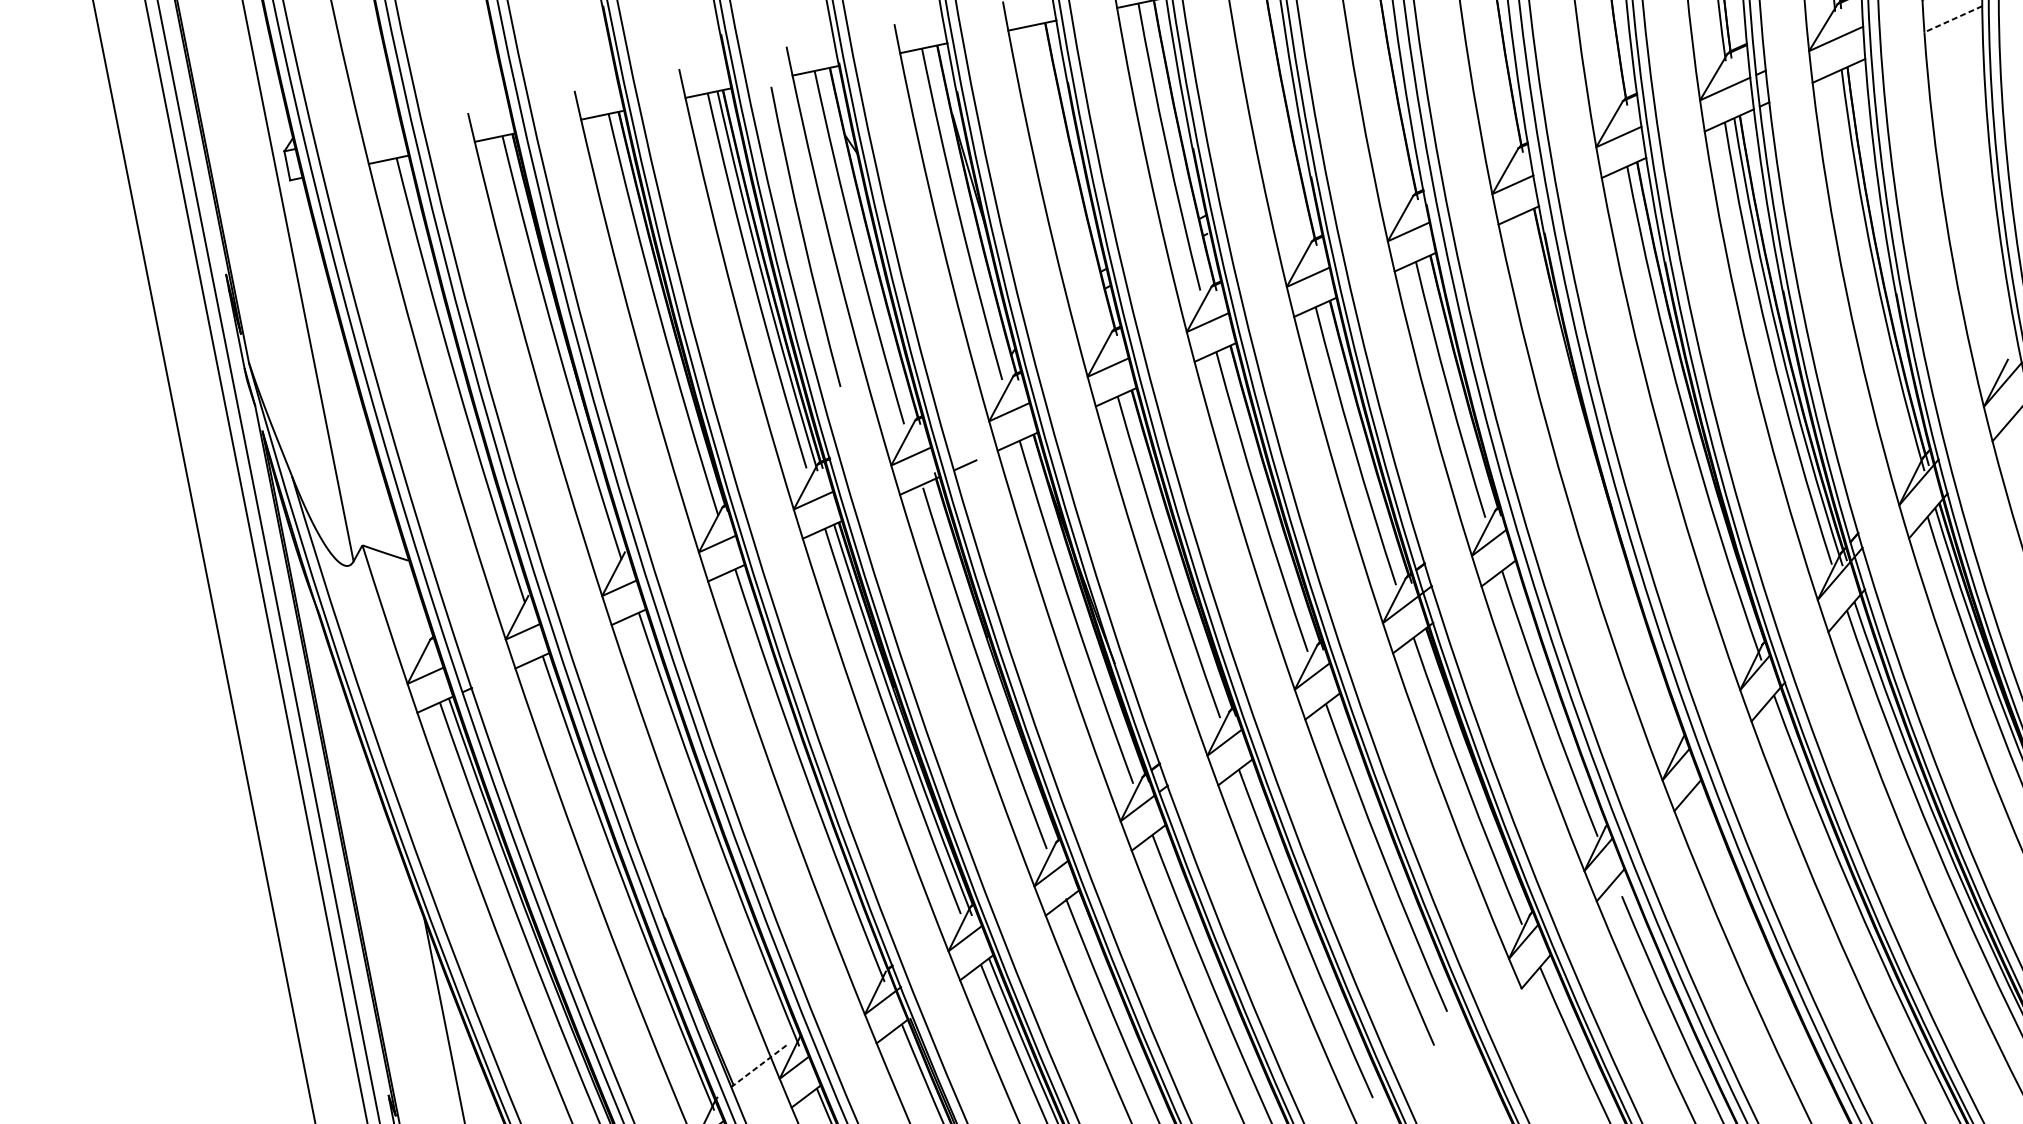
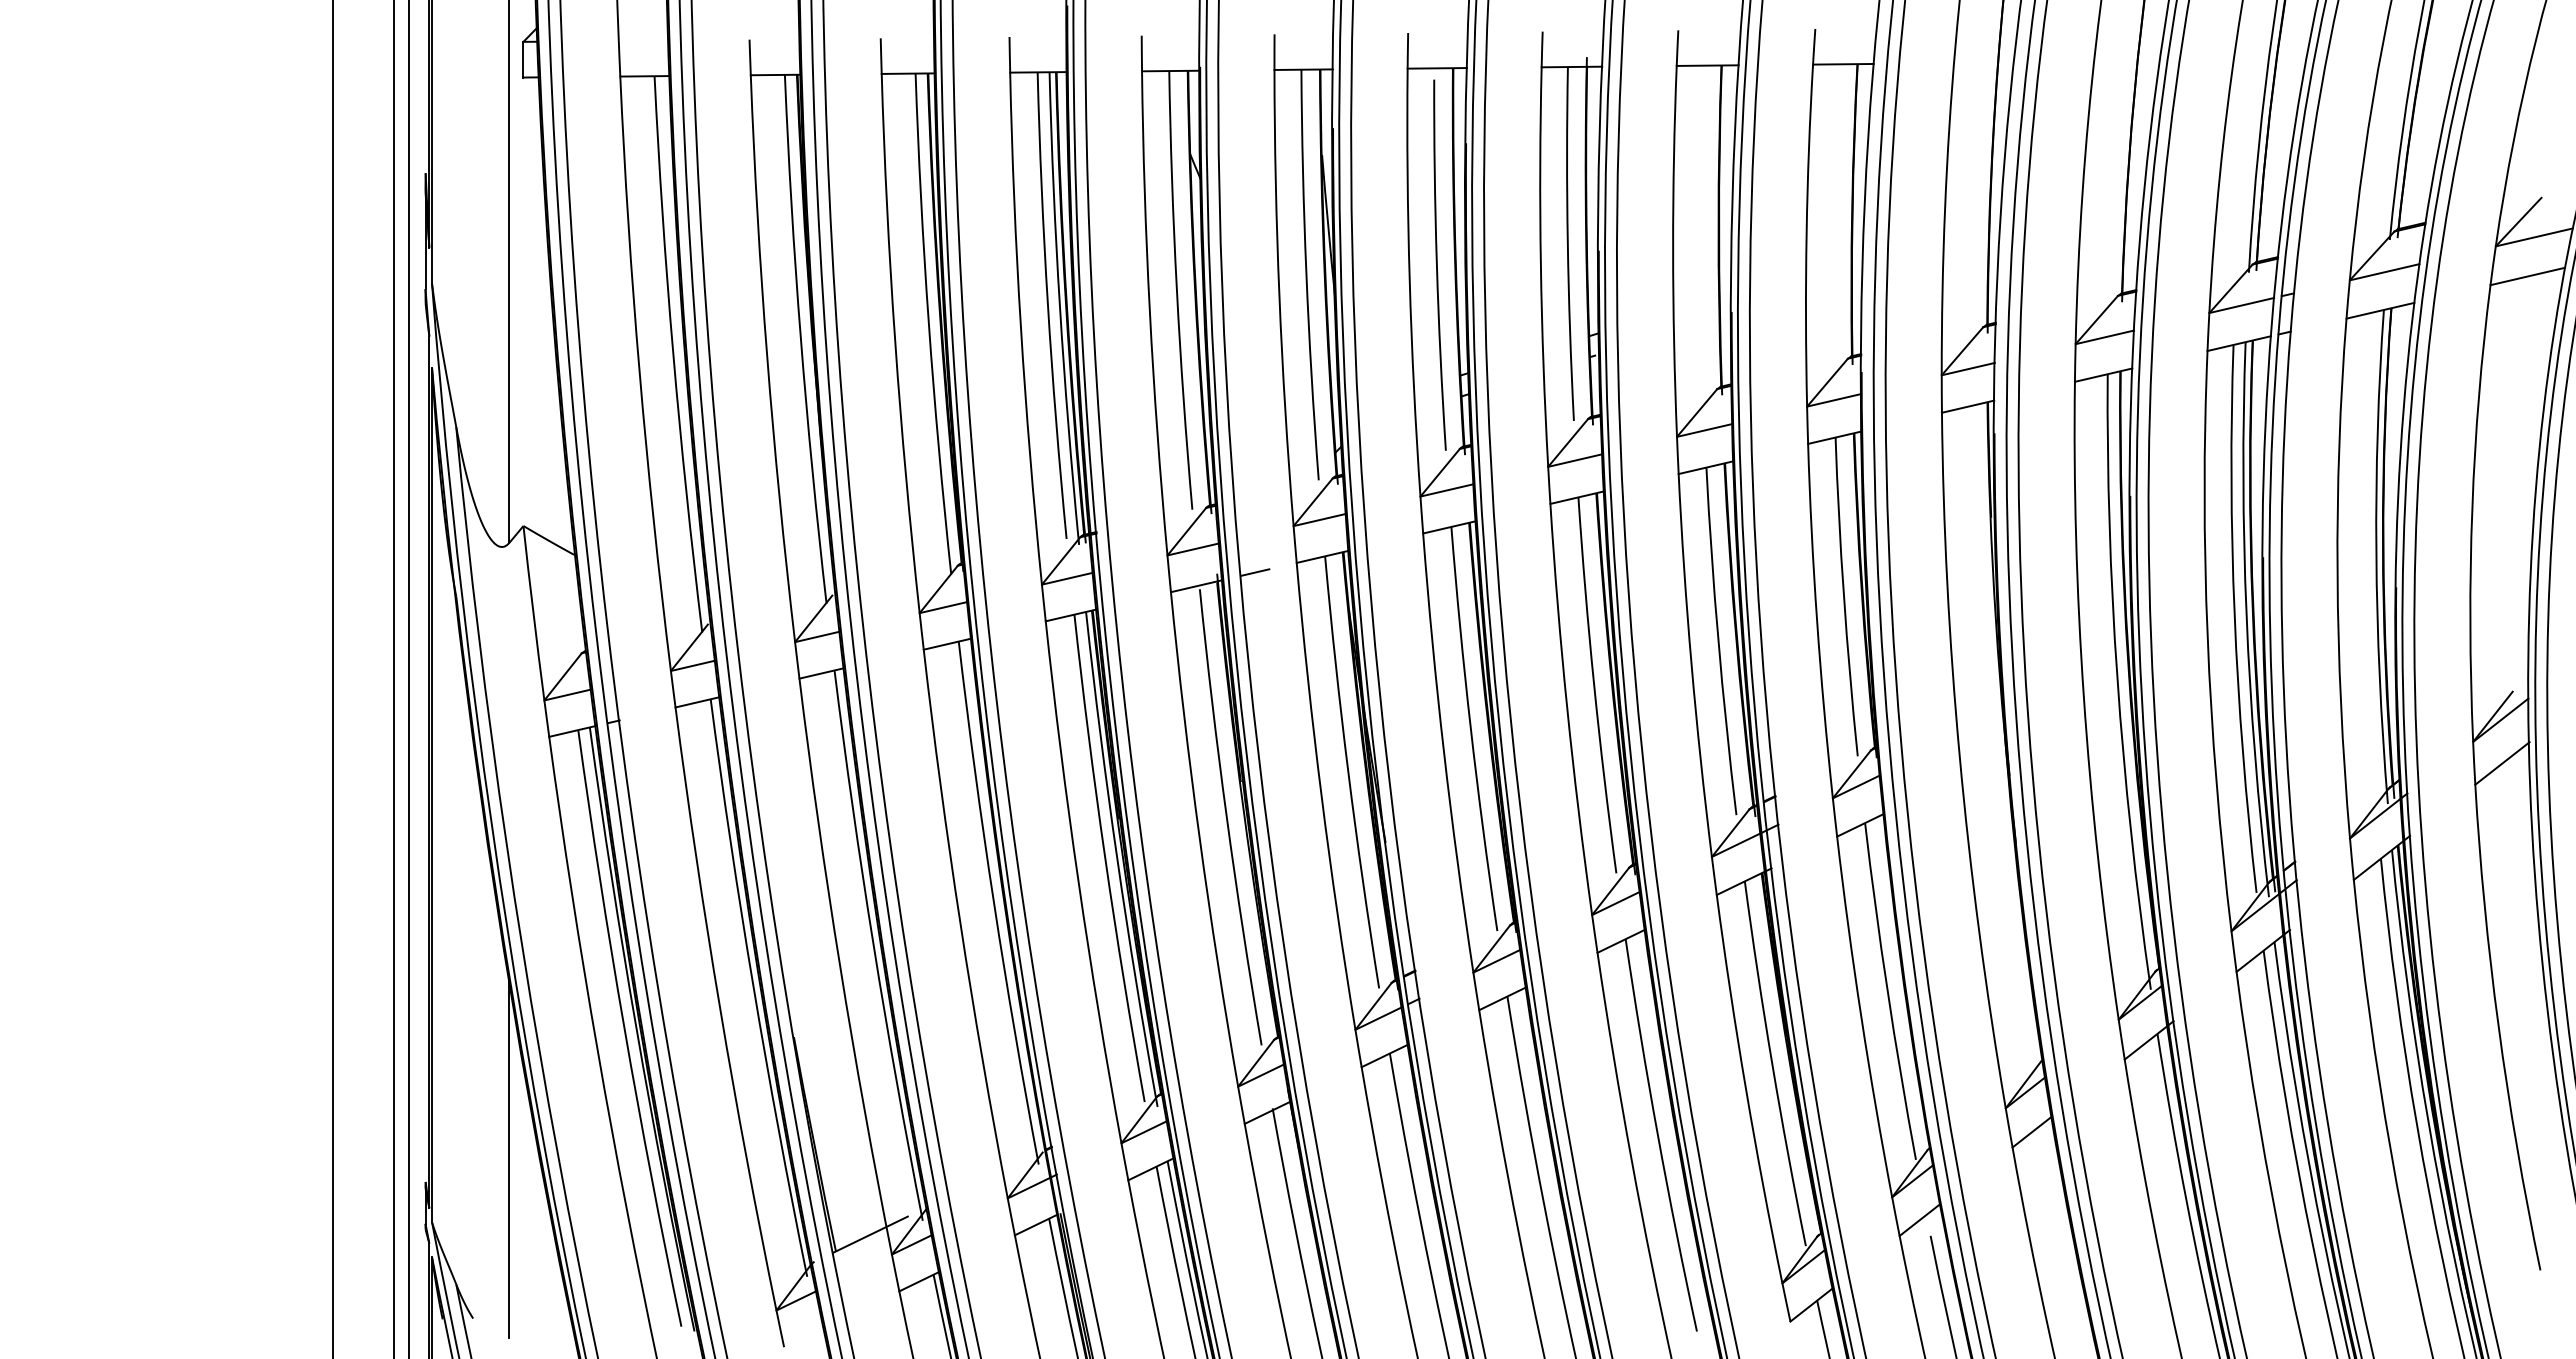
line: (1953, 19) -> (2527, 276), dashed -> solid
curve: (803, 236) -> (1437, 264), moved
line: (759, 1065) -> (870, 1234), dashed -> solid

